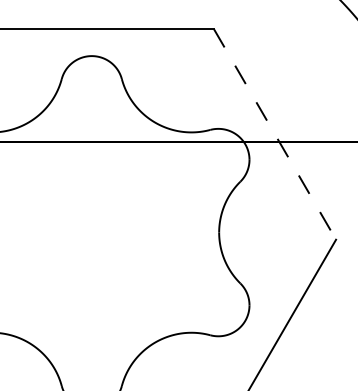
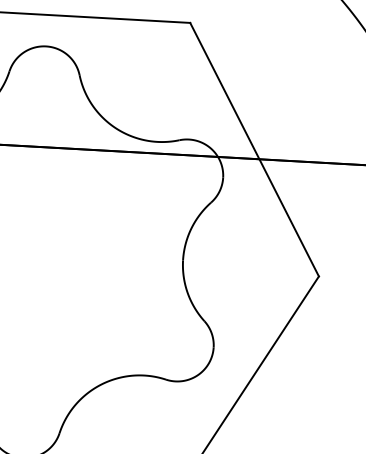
line: (275, 134) -> (255, 149), dashed -> solid

